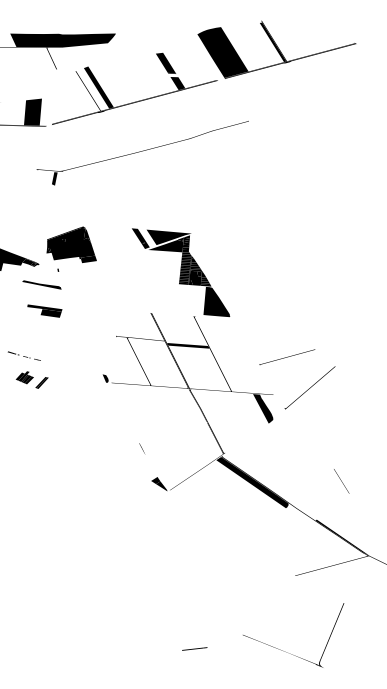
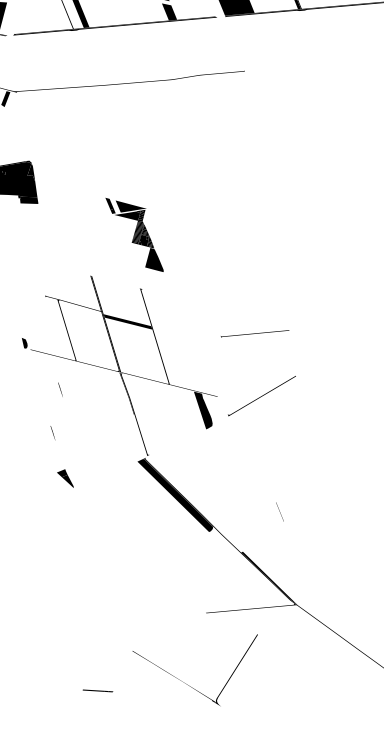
part: (181, 272) -> (134, 234), size x0.6
part: (287, 356) -> (255, 332), moved
part: (142, 411) -> (60, 389), added
fill: (196, 456) -> (114, 453), removed
part: (341, 481) -> (279, 512), size x0.6
line: (194, 648) -> (97, 690), moved
part: (285, 651) -> (179, 679), moved

